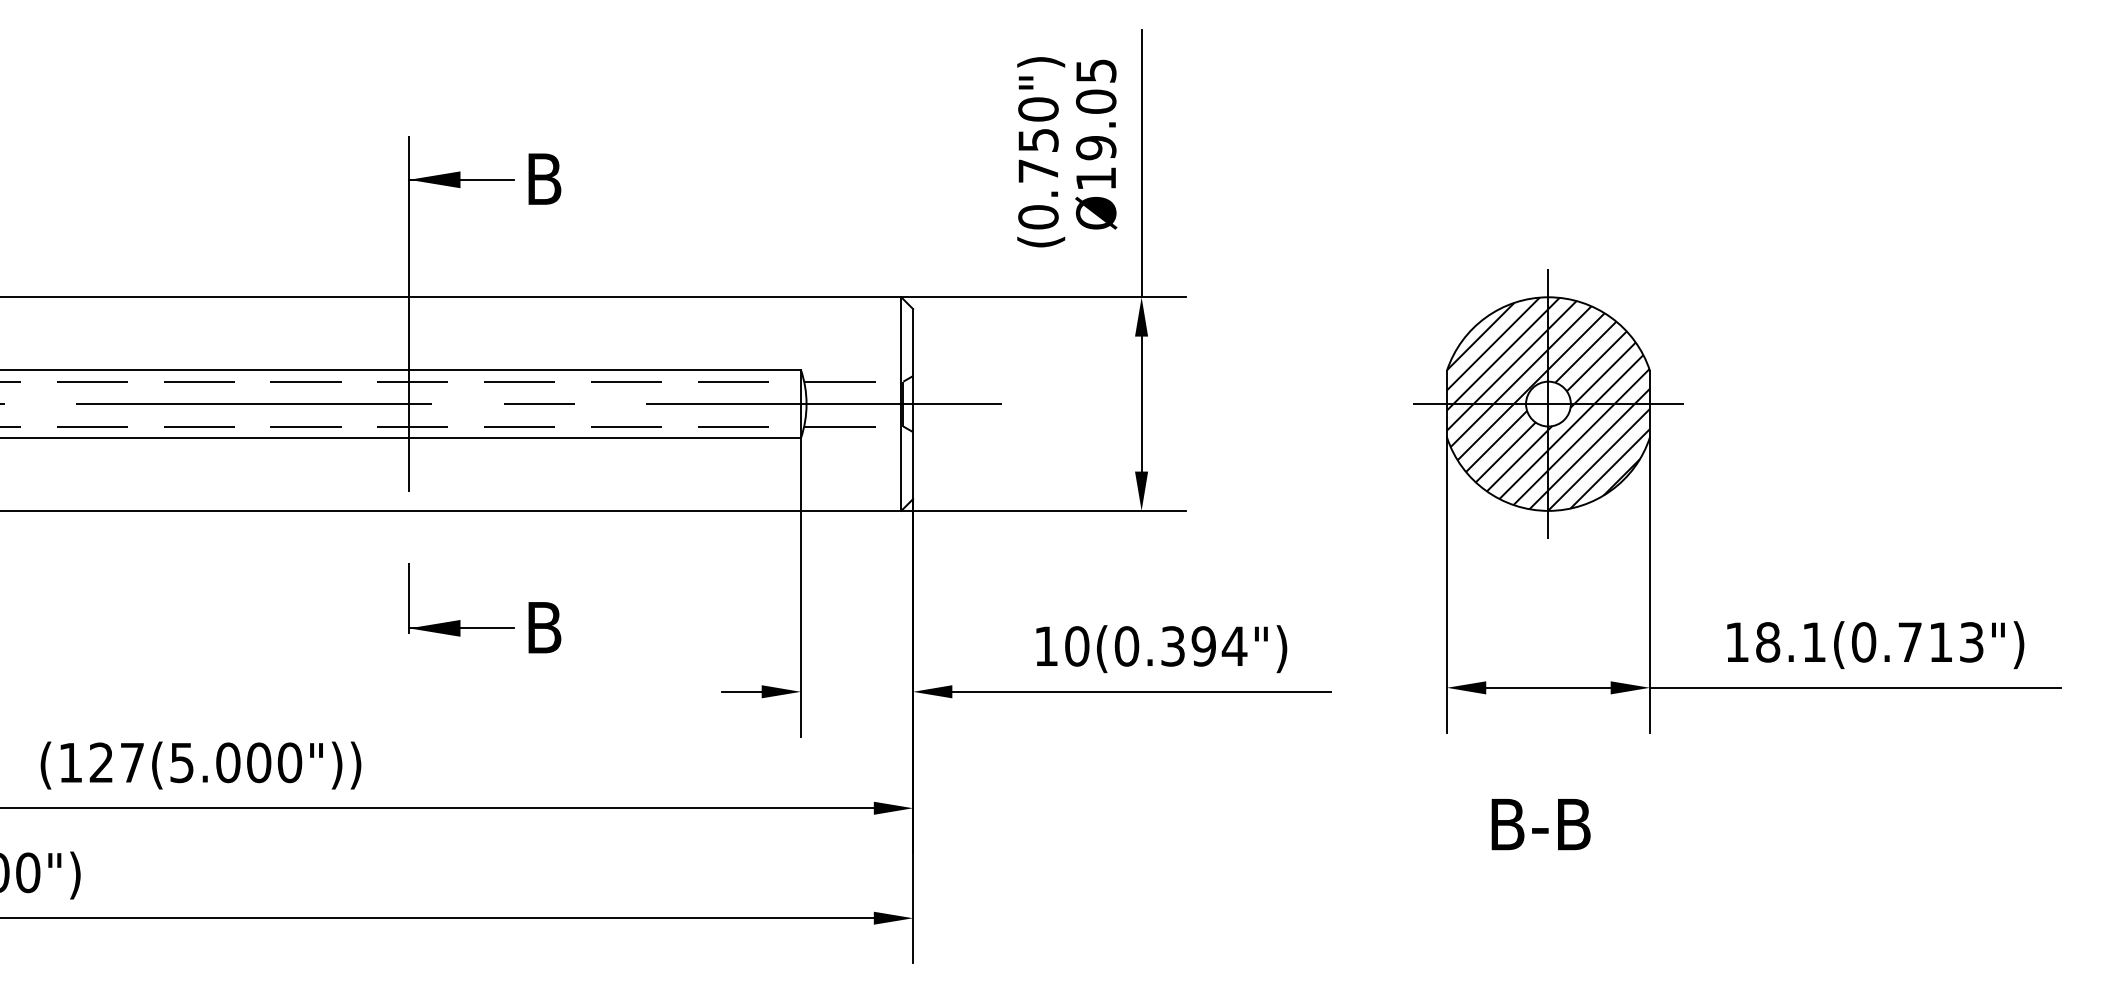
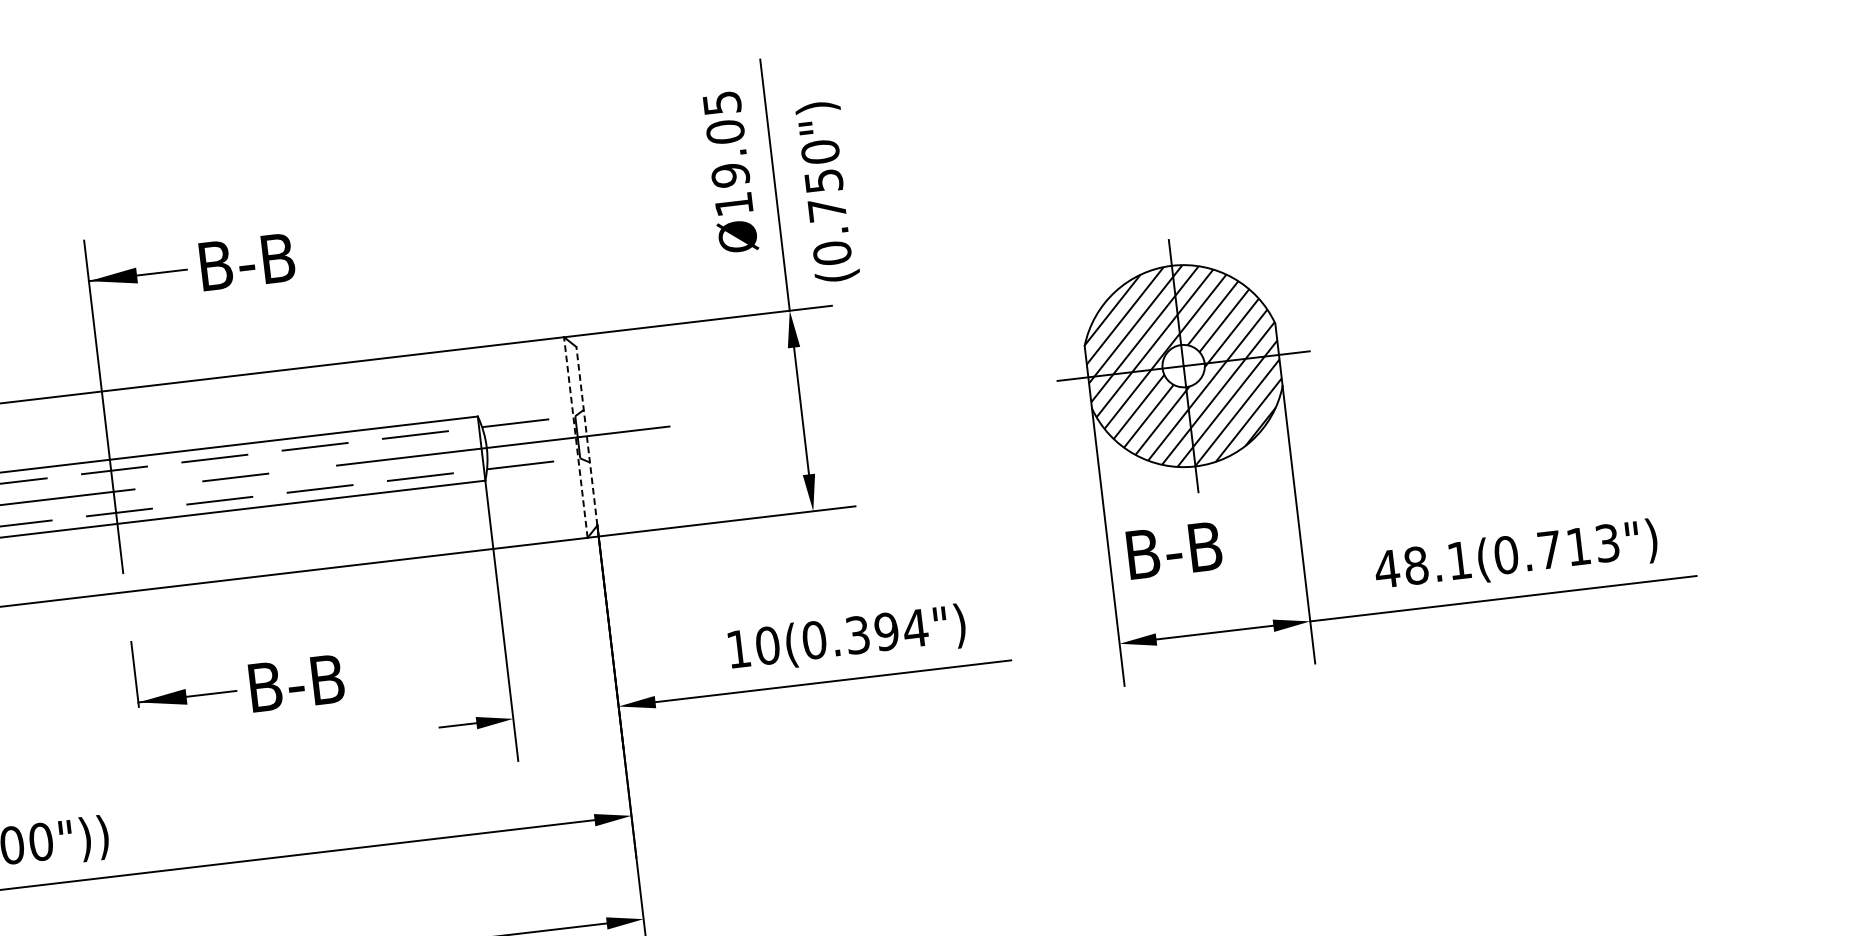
text: (1041, 152) -> (828, 192), moved
text: (597, 178) -> (265, 259), B -> B-B
line: (913, 403) -> (587, 435), solid -> dashed
line: (901, 404) -> (576, 437), solid -> dashed
text: (597, 627) -> (315, 680), B -> B-B
text: (1736, 641) -> (1386, 568), 18.1(0.713") -> 48.1(0.713")
text: (1540, 824) -> (1173, 550), moved

